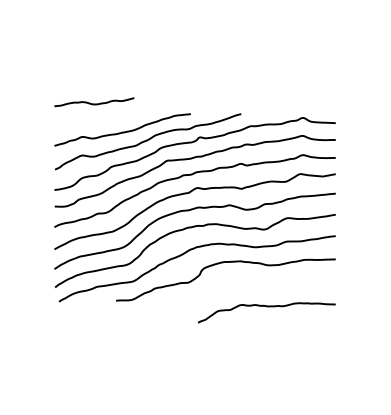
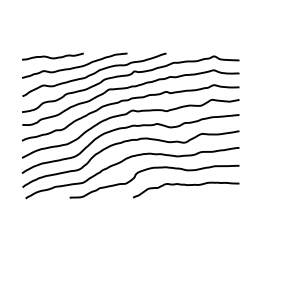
curve: (94, 103) -> (53, 57), moved
curve: (266, 307) -> (185, 185), moved

